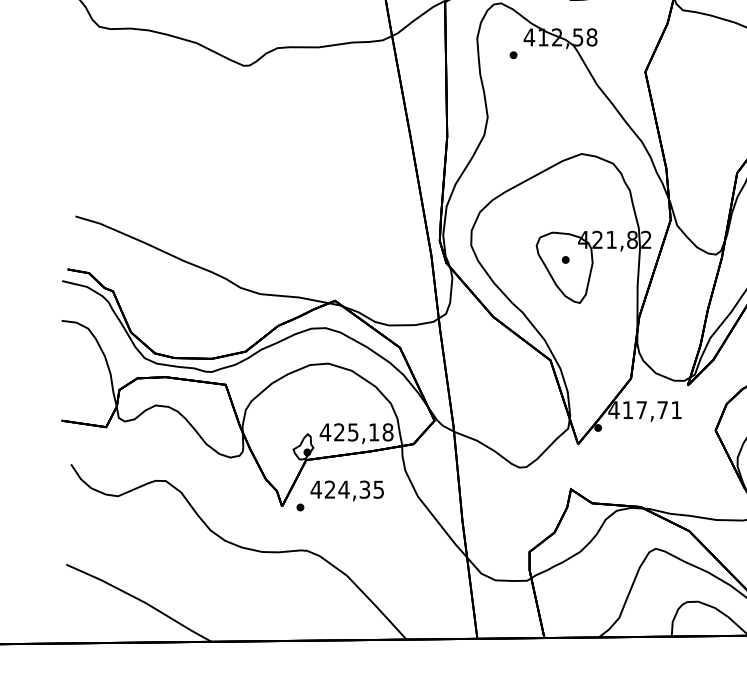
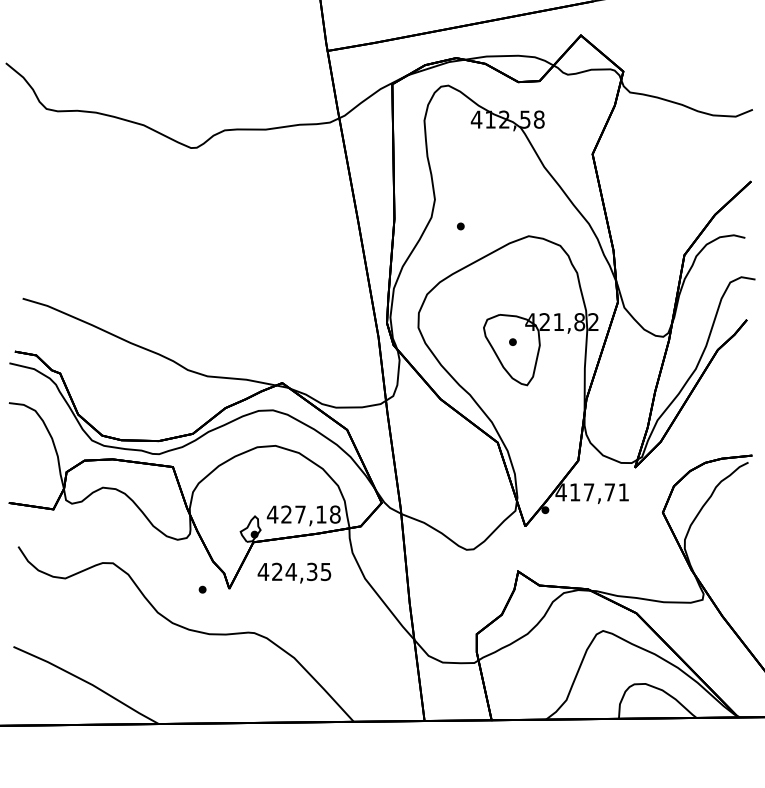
part: (513, 55) -> (460, 226), moved
text: (353, 432) -> (300, 514), 425,18 -> 427,18
part: (300, 507) -> (202, 589), moved

